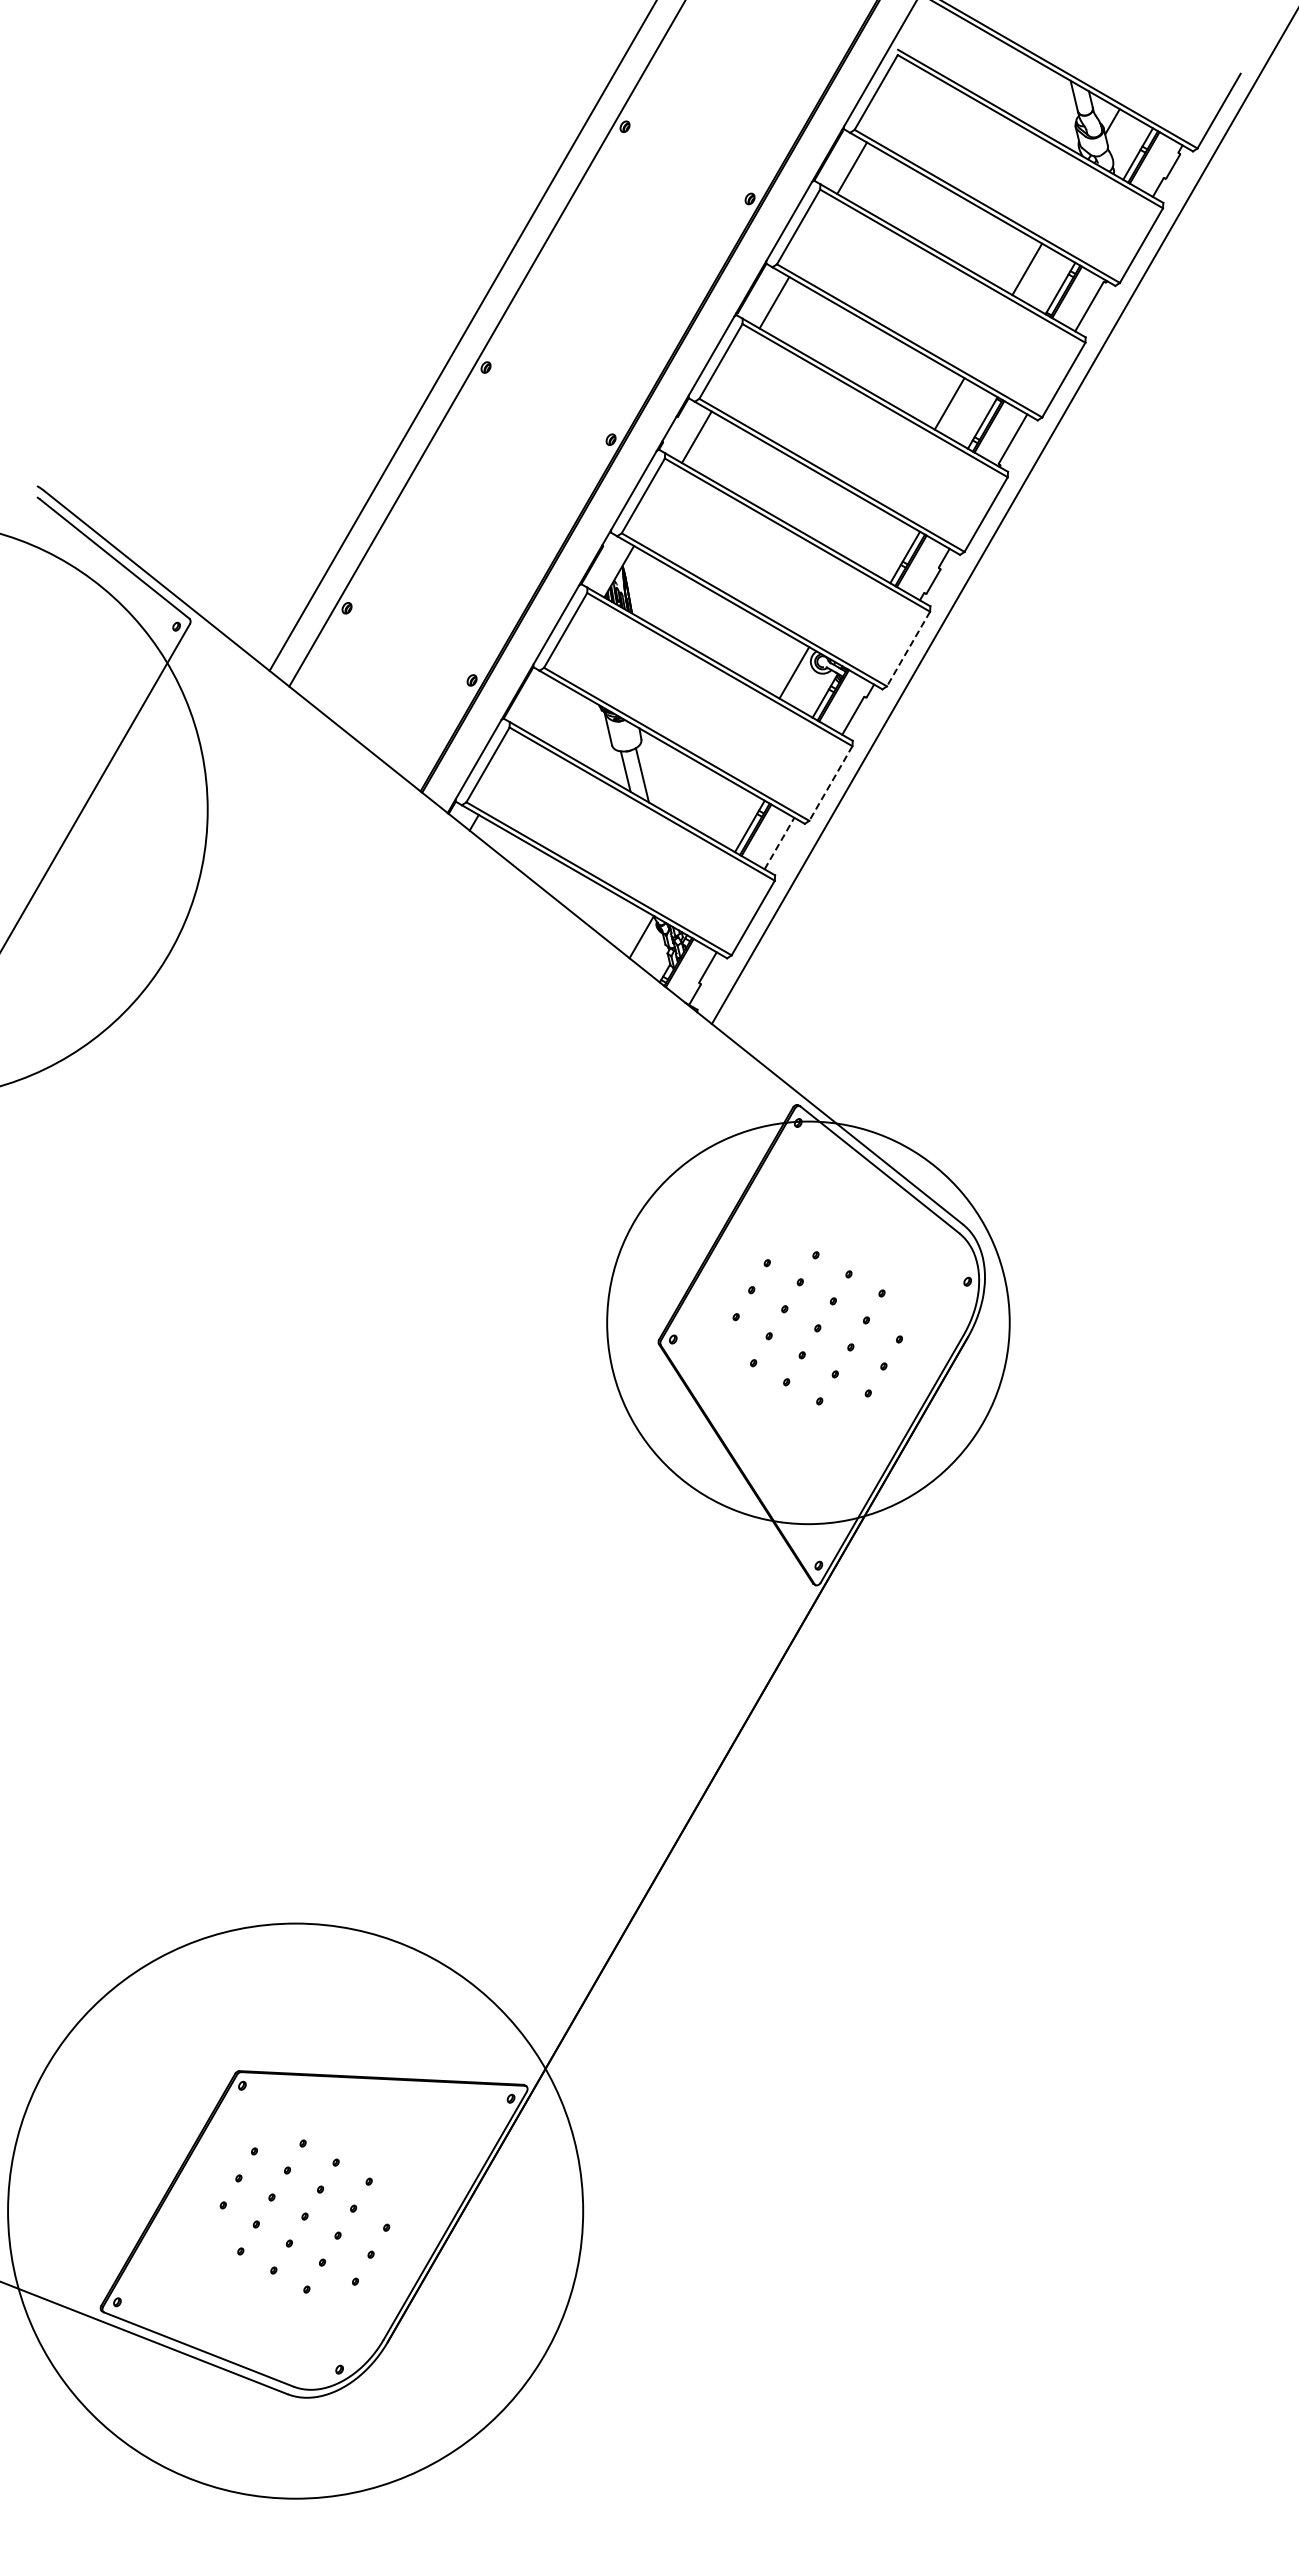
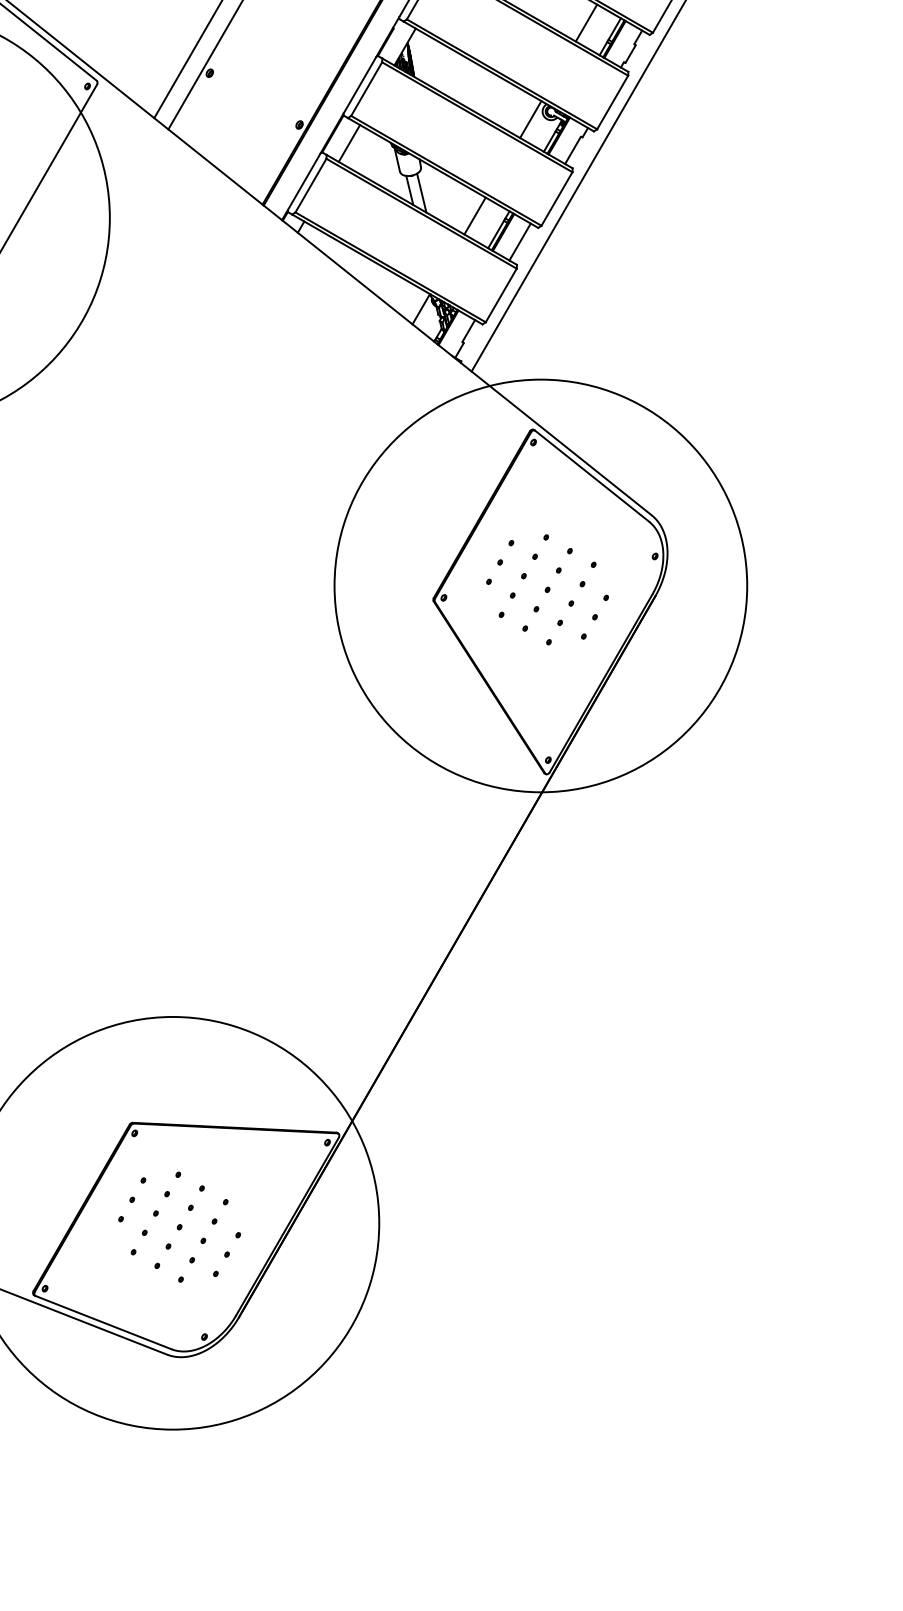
line: (871, 538) -> (586, 23), added
line: (908, 649) -> (612, 102), dashed -> solid
line: (541, 705) -> (349, 143), added
line: (830, 783) -> (556, 198), dashed -> solid
line: (716, 807) -> (474, 216), added
line: (779, 843) -> (520, 242), dashed -> solid
circle: (808, 1322) -> (540, 585), size x1.43

